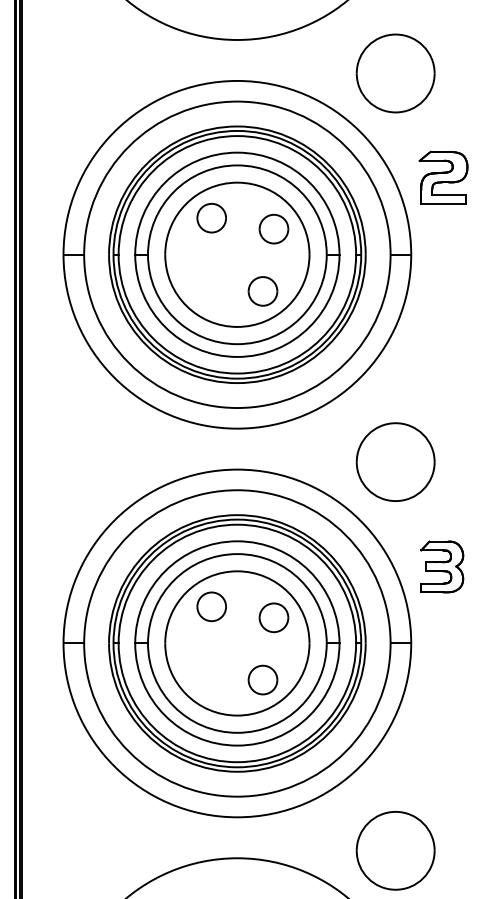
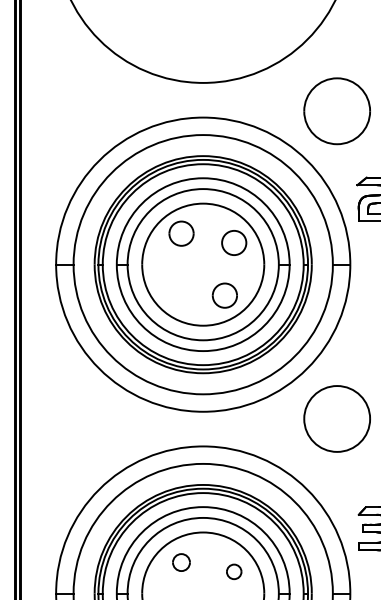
part: (395, 461) -> (337, 418), moved
part: (211, 606) -> (181, 562), size x0.7
part: (273, 617) -> (233, 571), size x0.6

